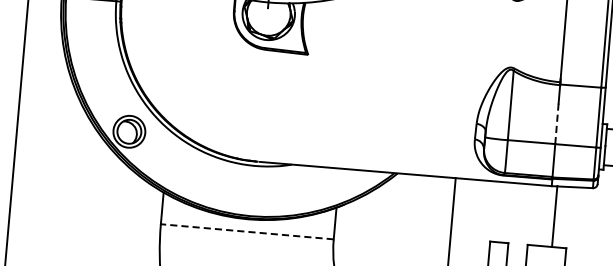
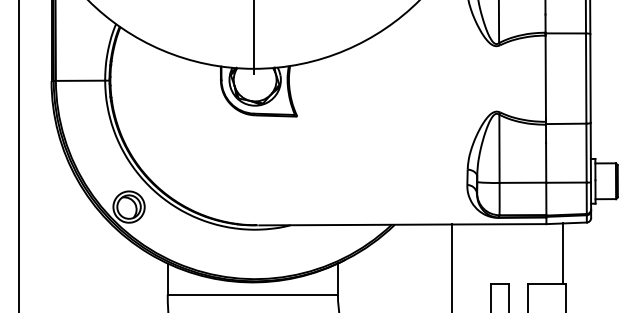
line: (557, 123) -> (546, 162), dashed -> solid
line: (554, 216) -> (562, 253), moved
line: (246, 231) -> (252, 294), dashed -> solid

